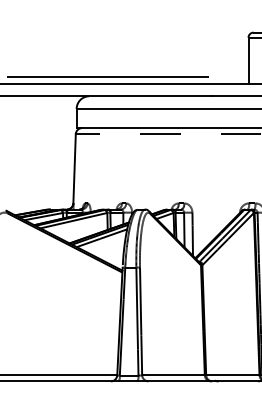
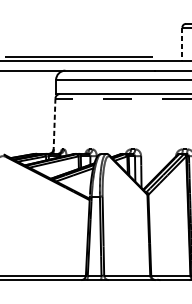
line: (248, 60) -> (182, 44), solid -> dashed
line: (74, 168) -> (54, 123), solid -> dashed

